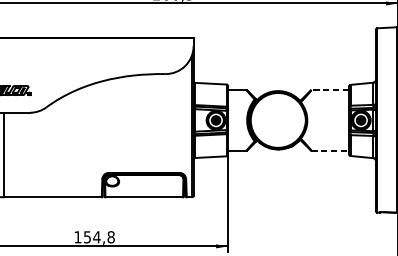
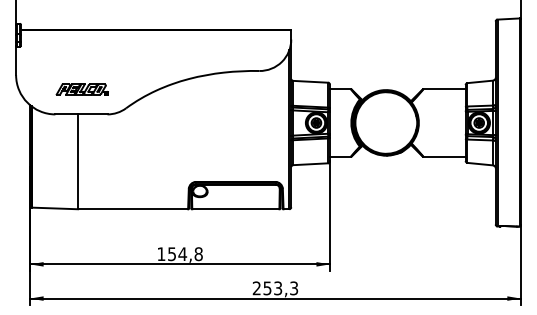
line: (330, 90) -> (444, 89), dashed -> solid
line: (331, 150) -> (445, 156), dashed -> solid

